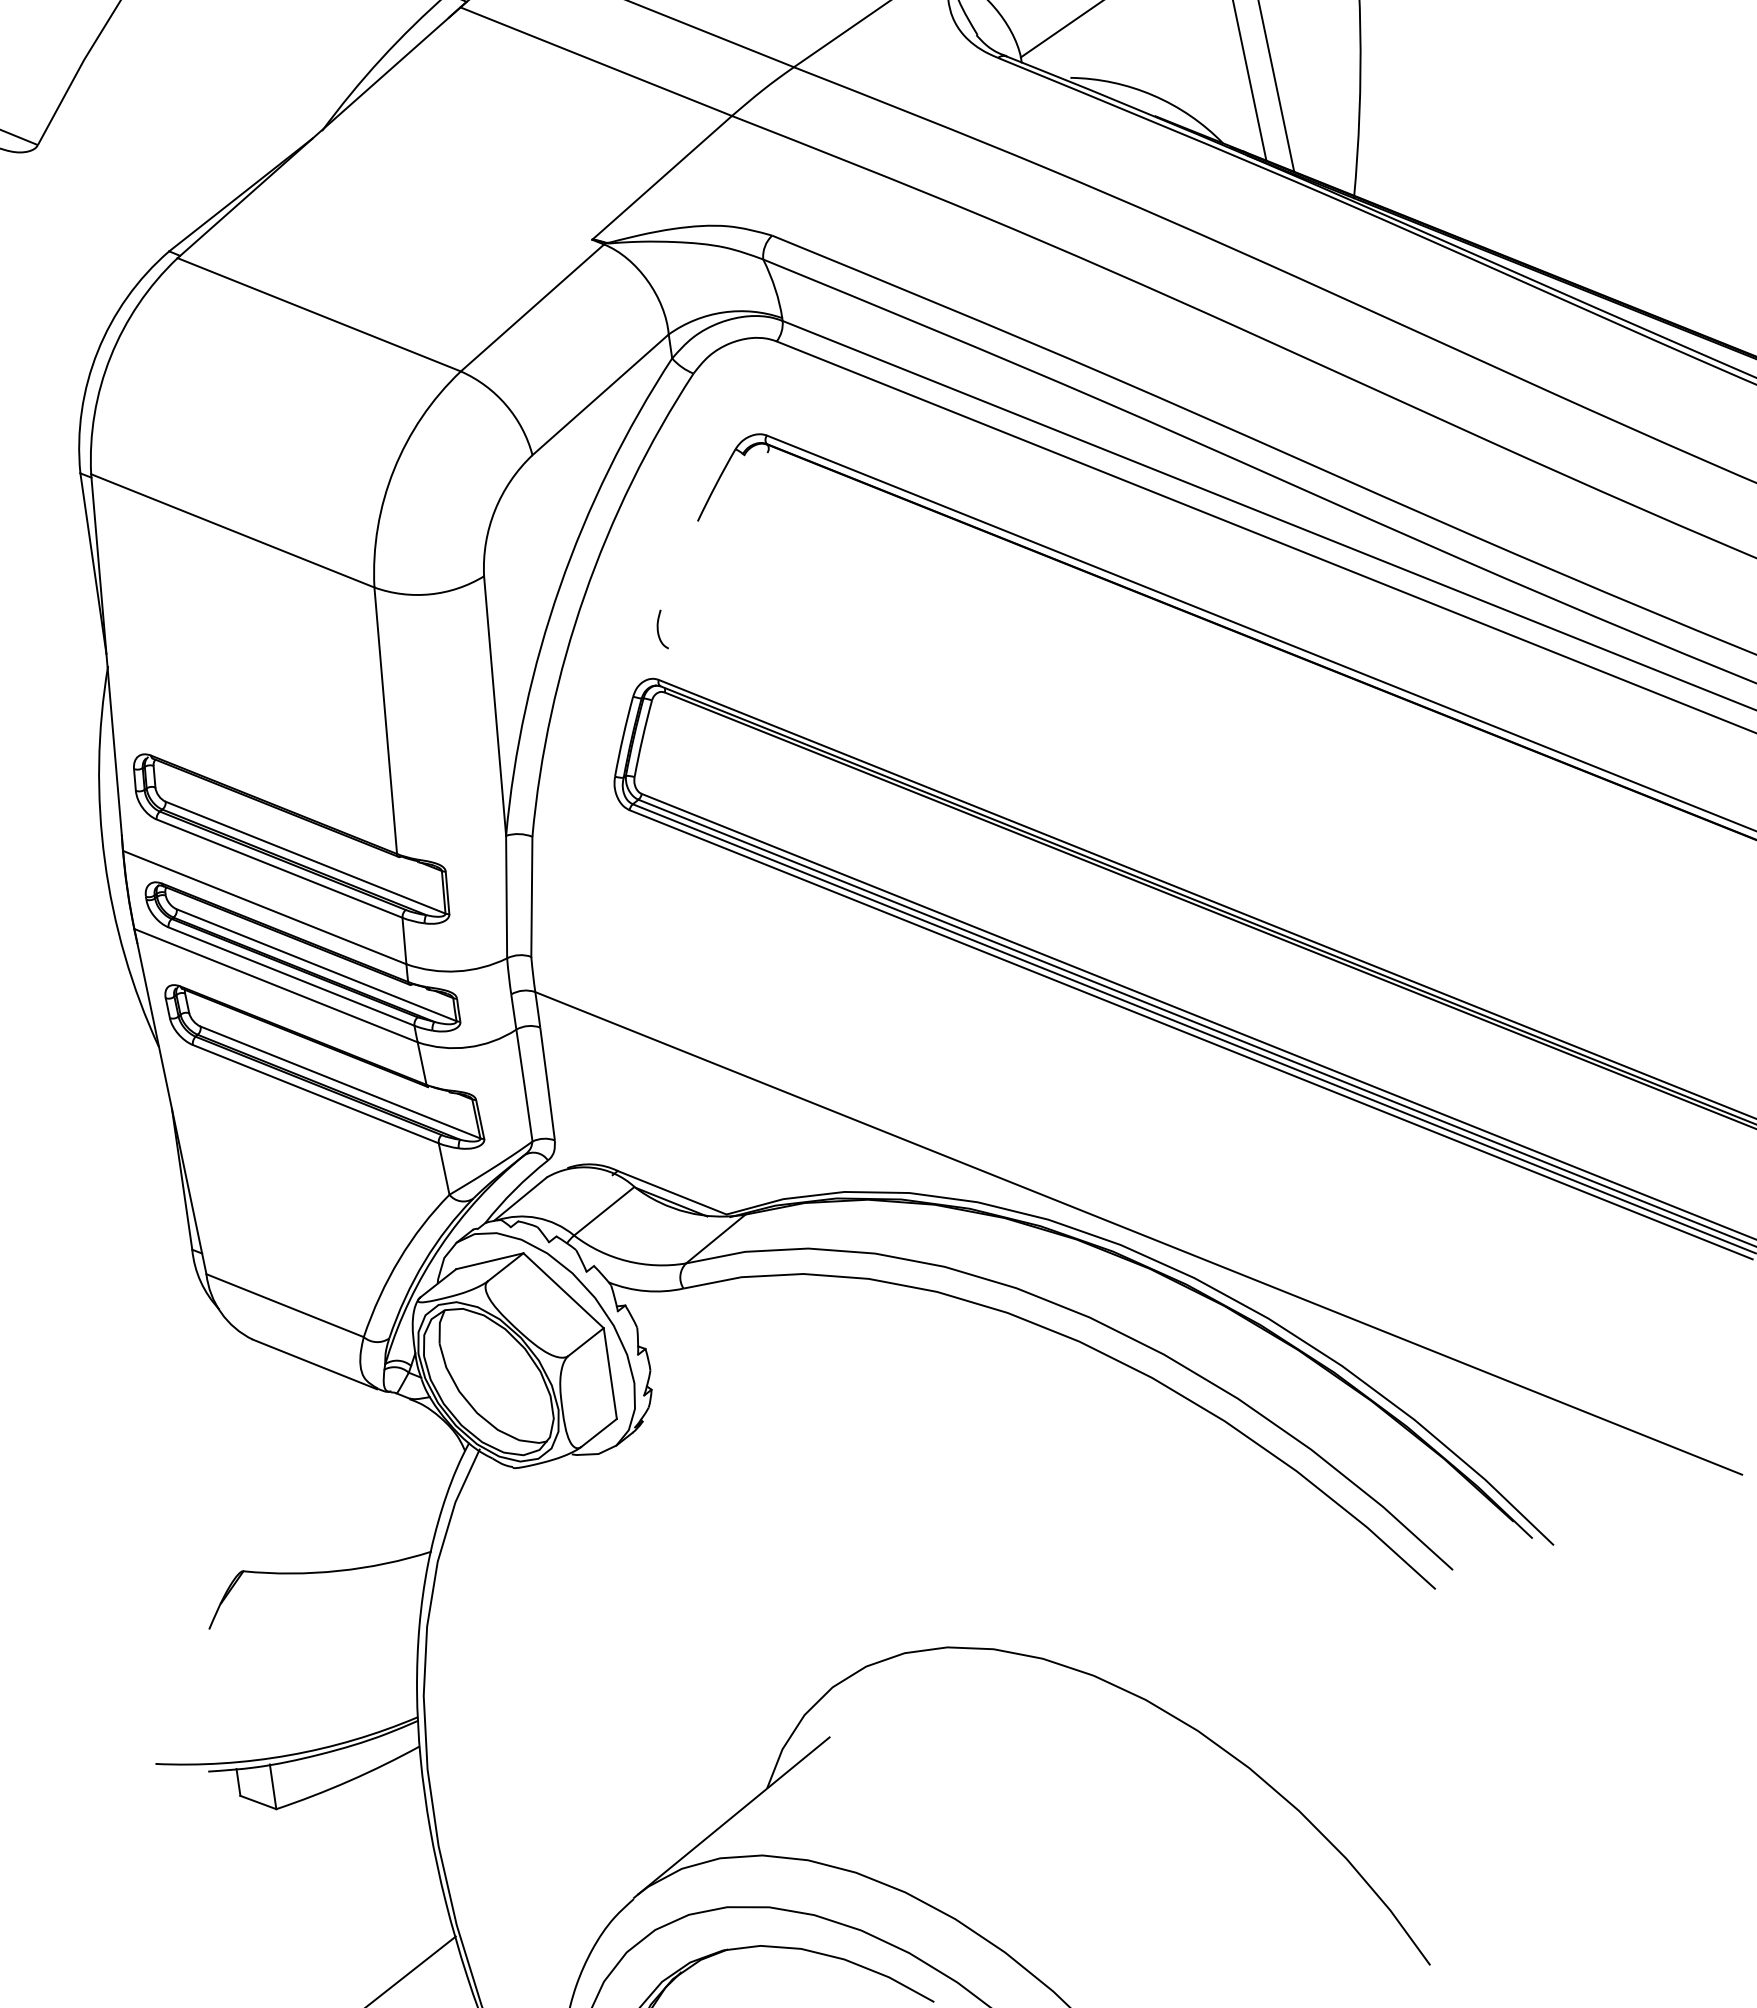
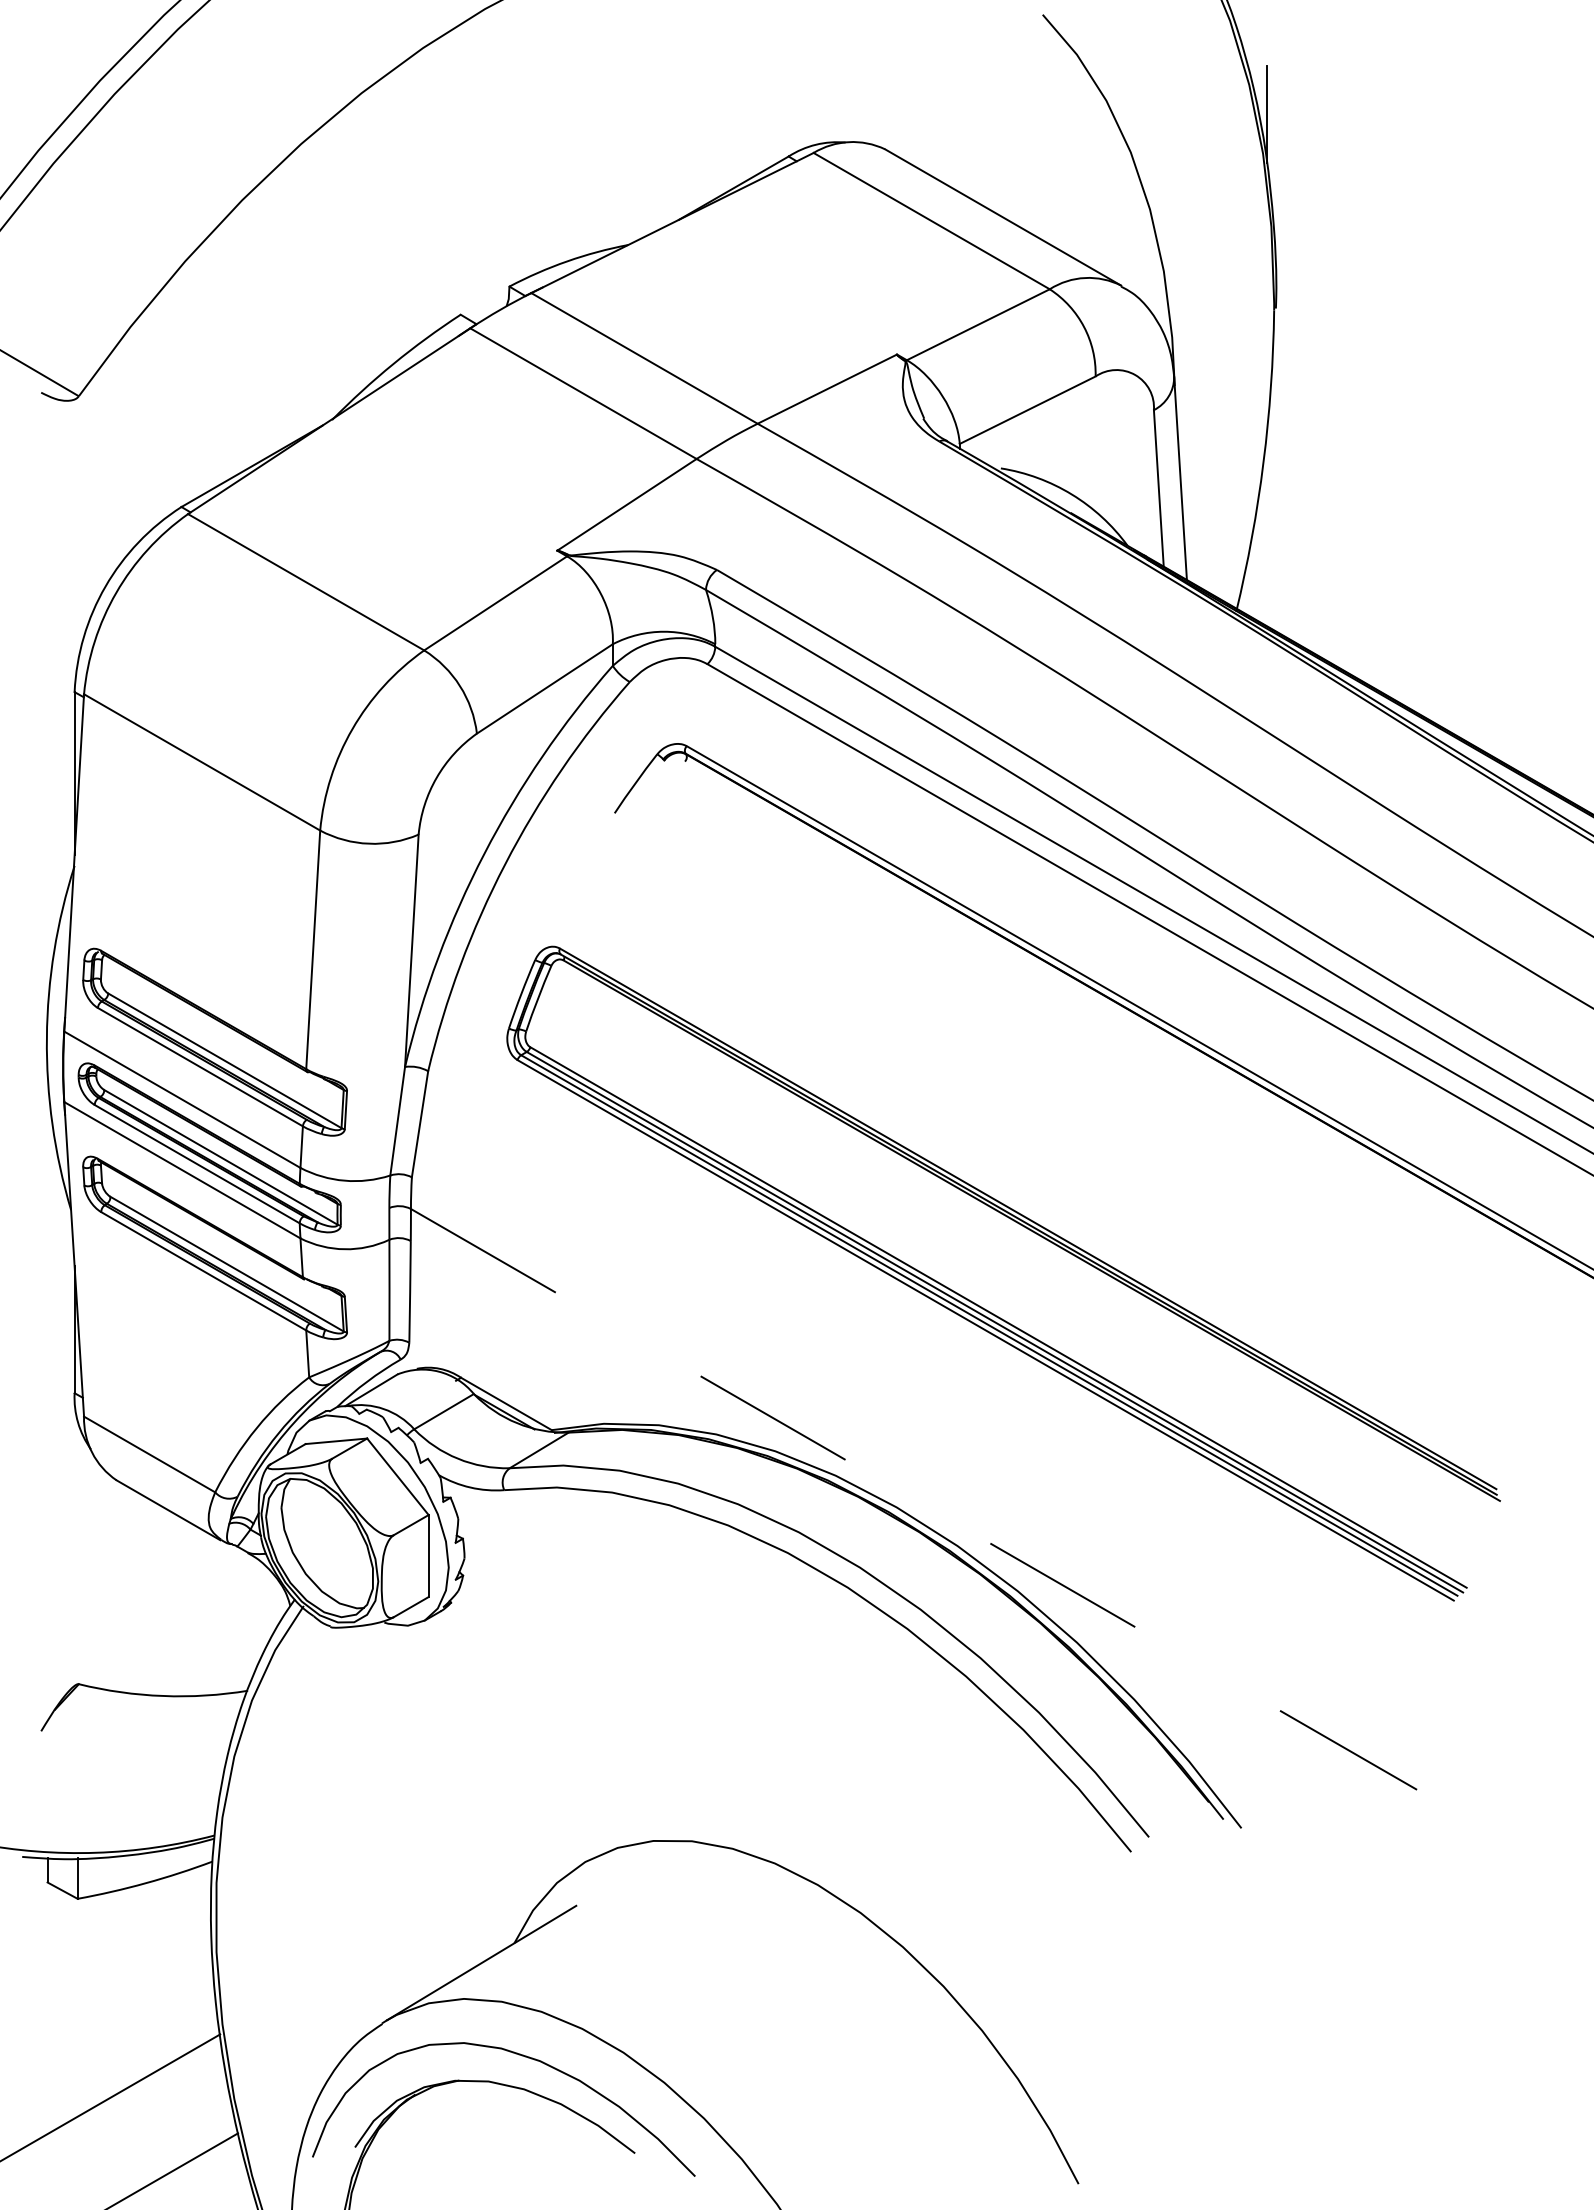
curve: (658, 630) -> (566, 904), removed
line: (1139, 1233) -> (914, 1499), solid -> dashed

